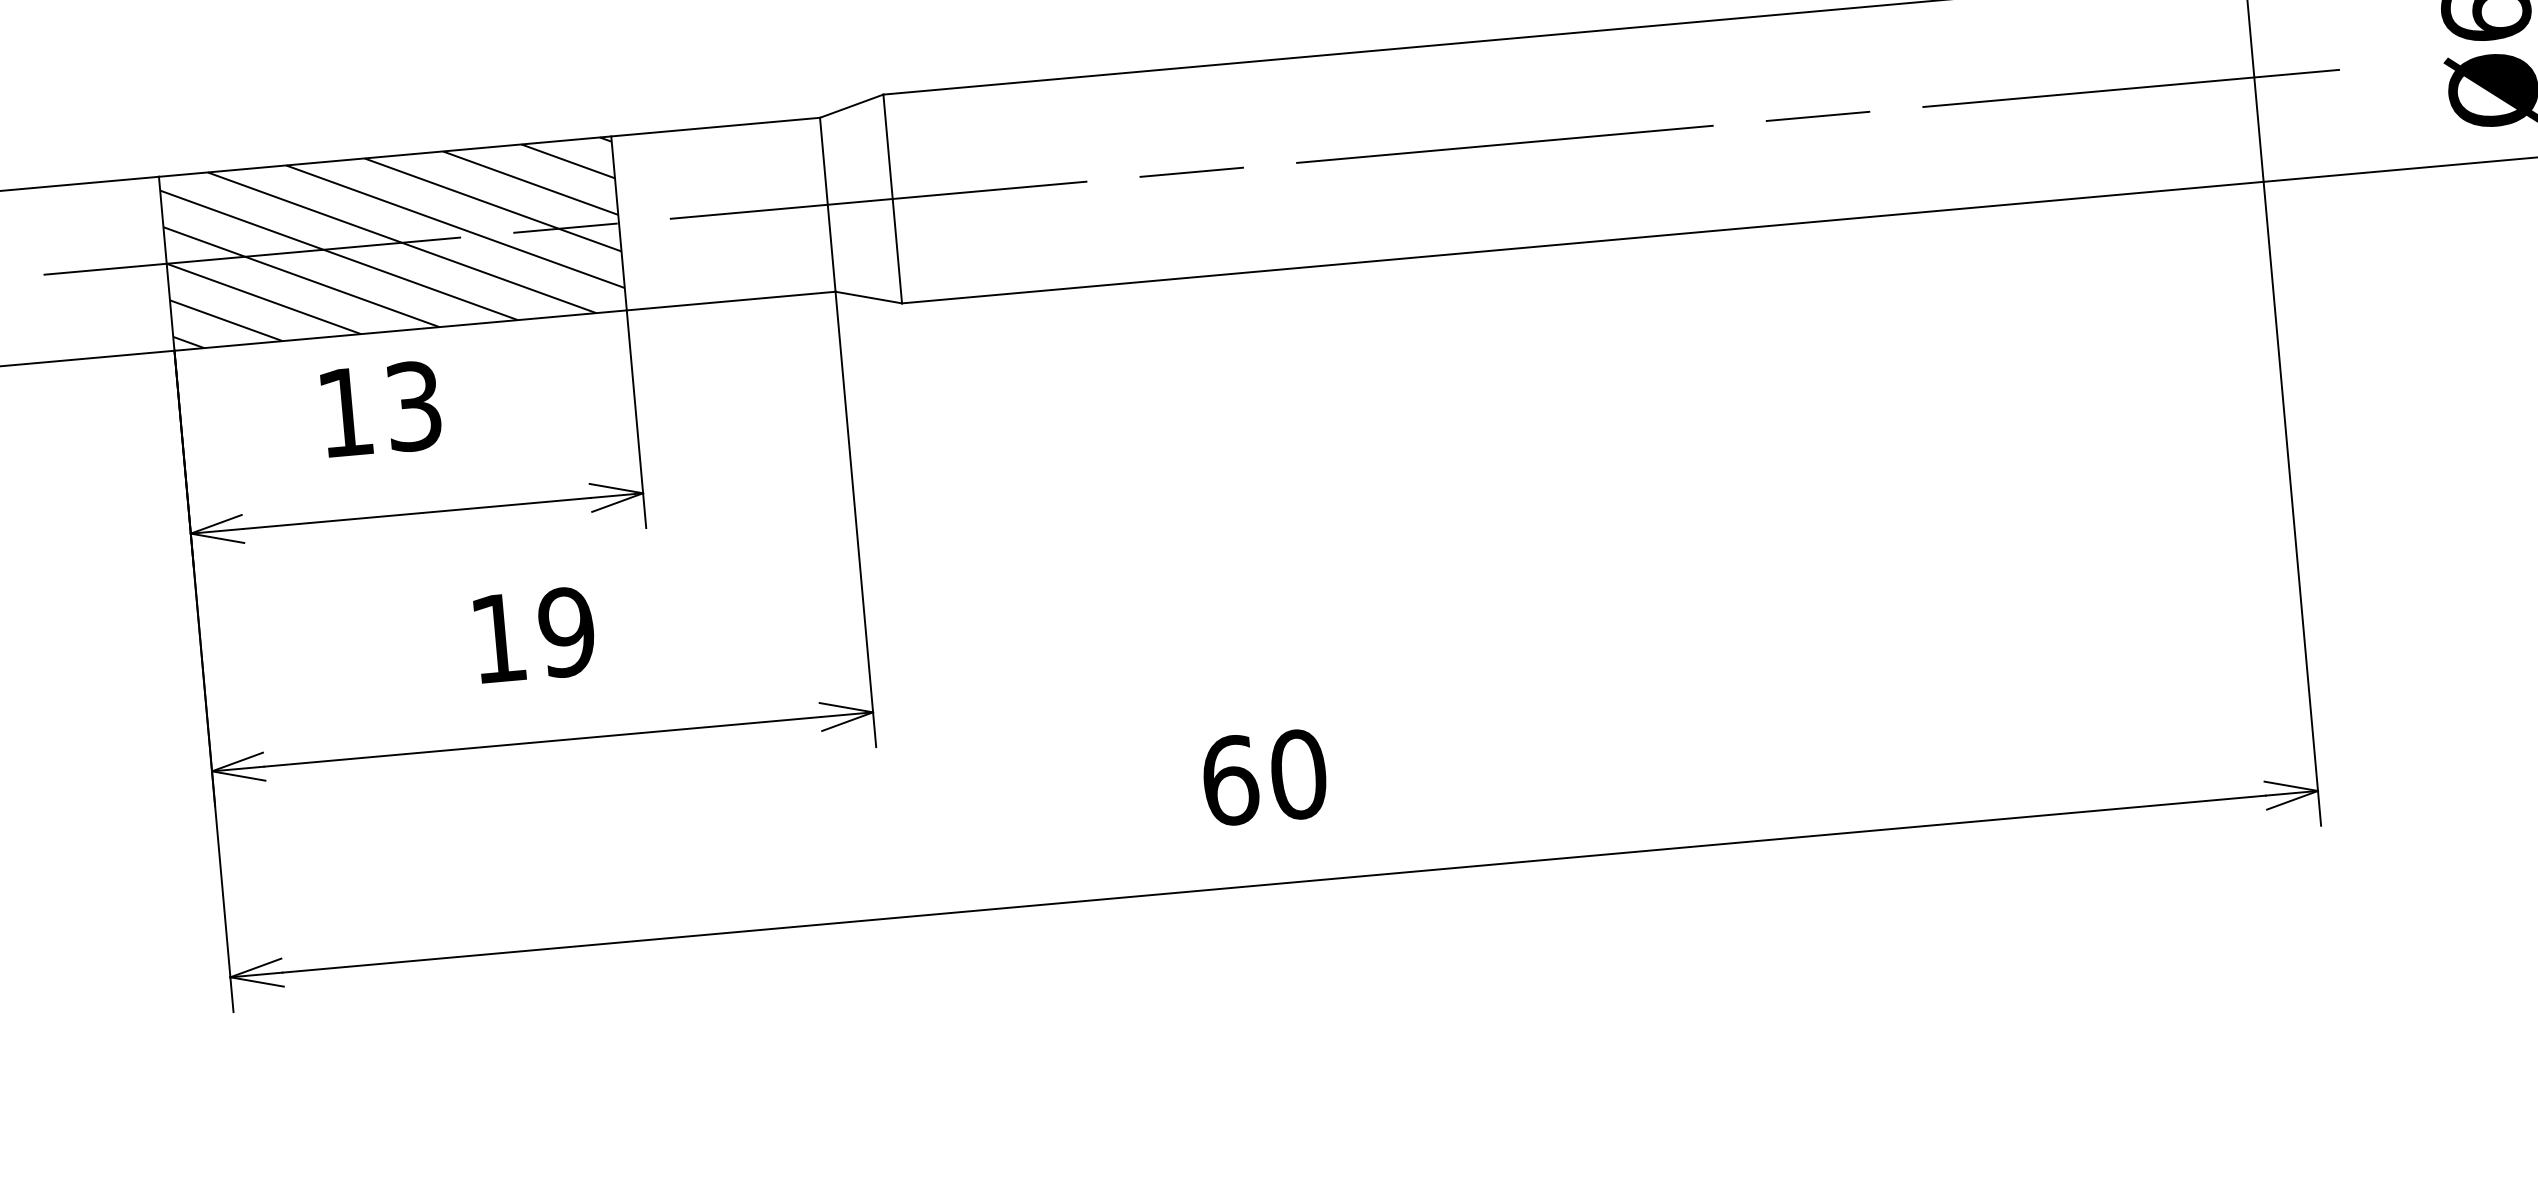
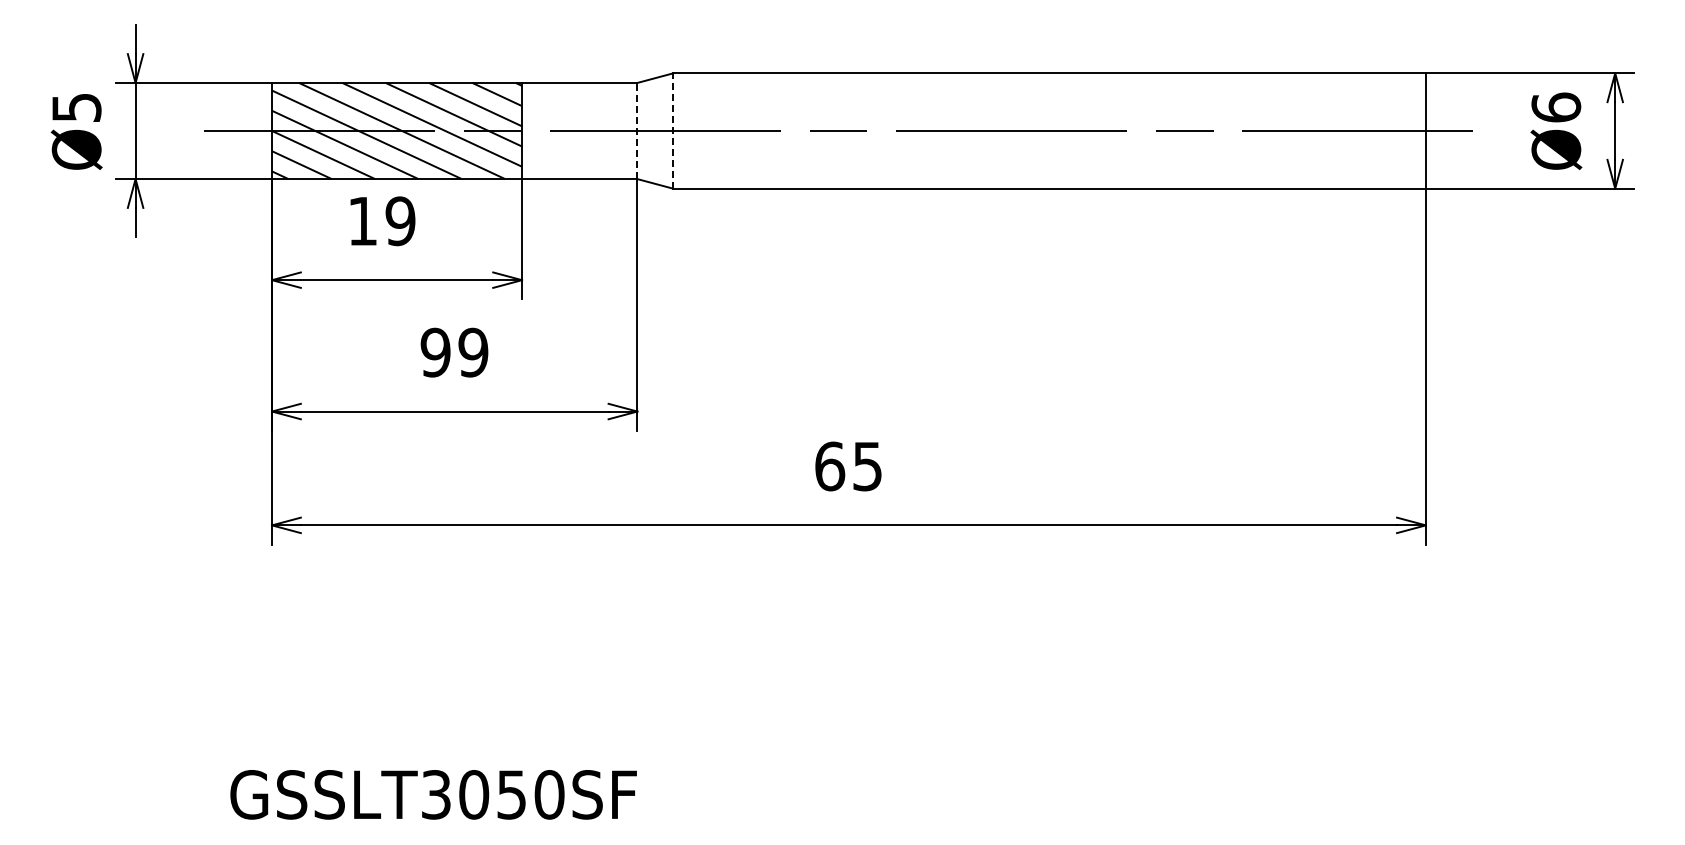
line: (893, 199) -> (673, 131), solid -> dashed
line: (827, 203) -> (637, 130), solid -> dashed
text: (413, 406) -> (400, 221), 13 -> 19
text: (498, 638) -> (435, 352), 19 -> 99
text: (1298, 774) -> (867, 466), 60 -> 65

